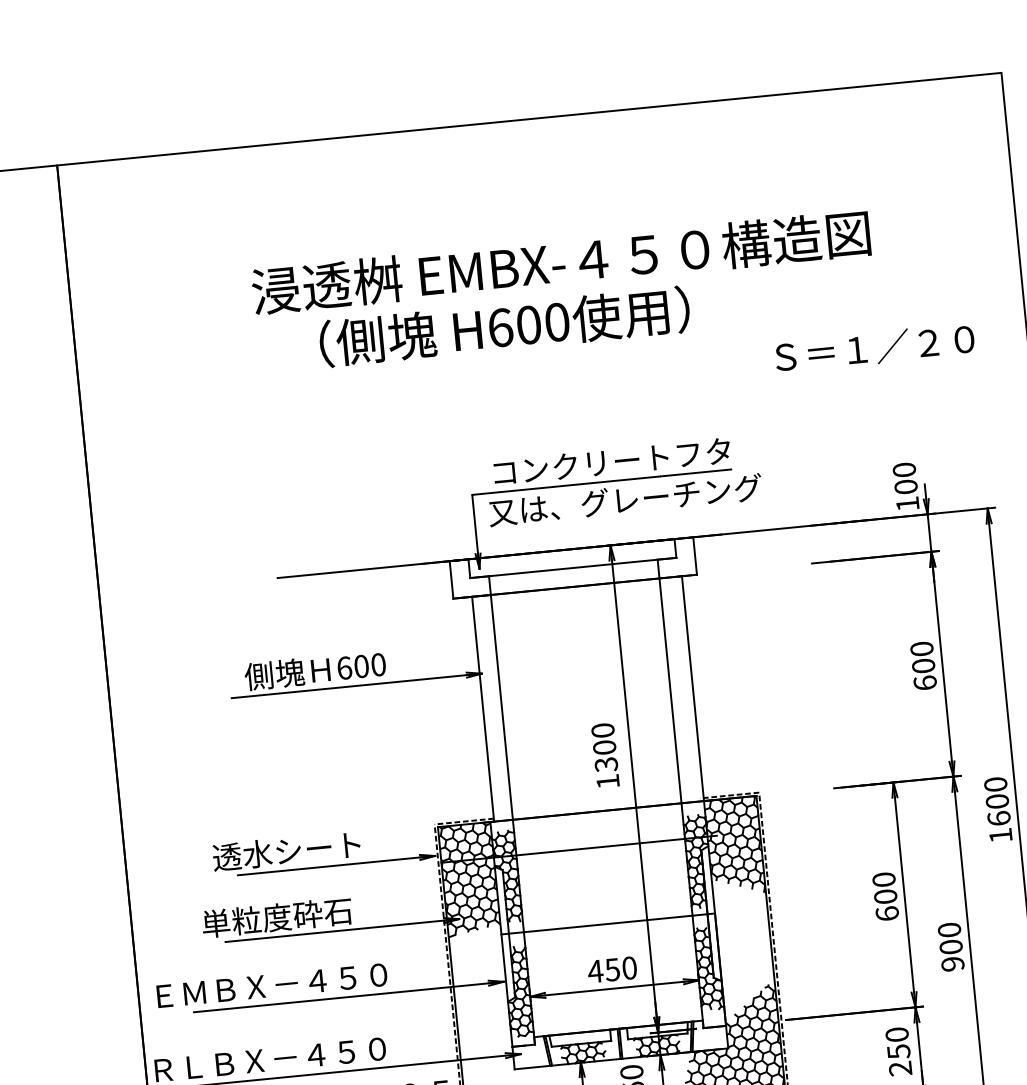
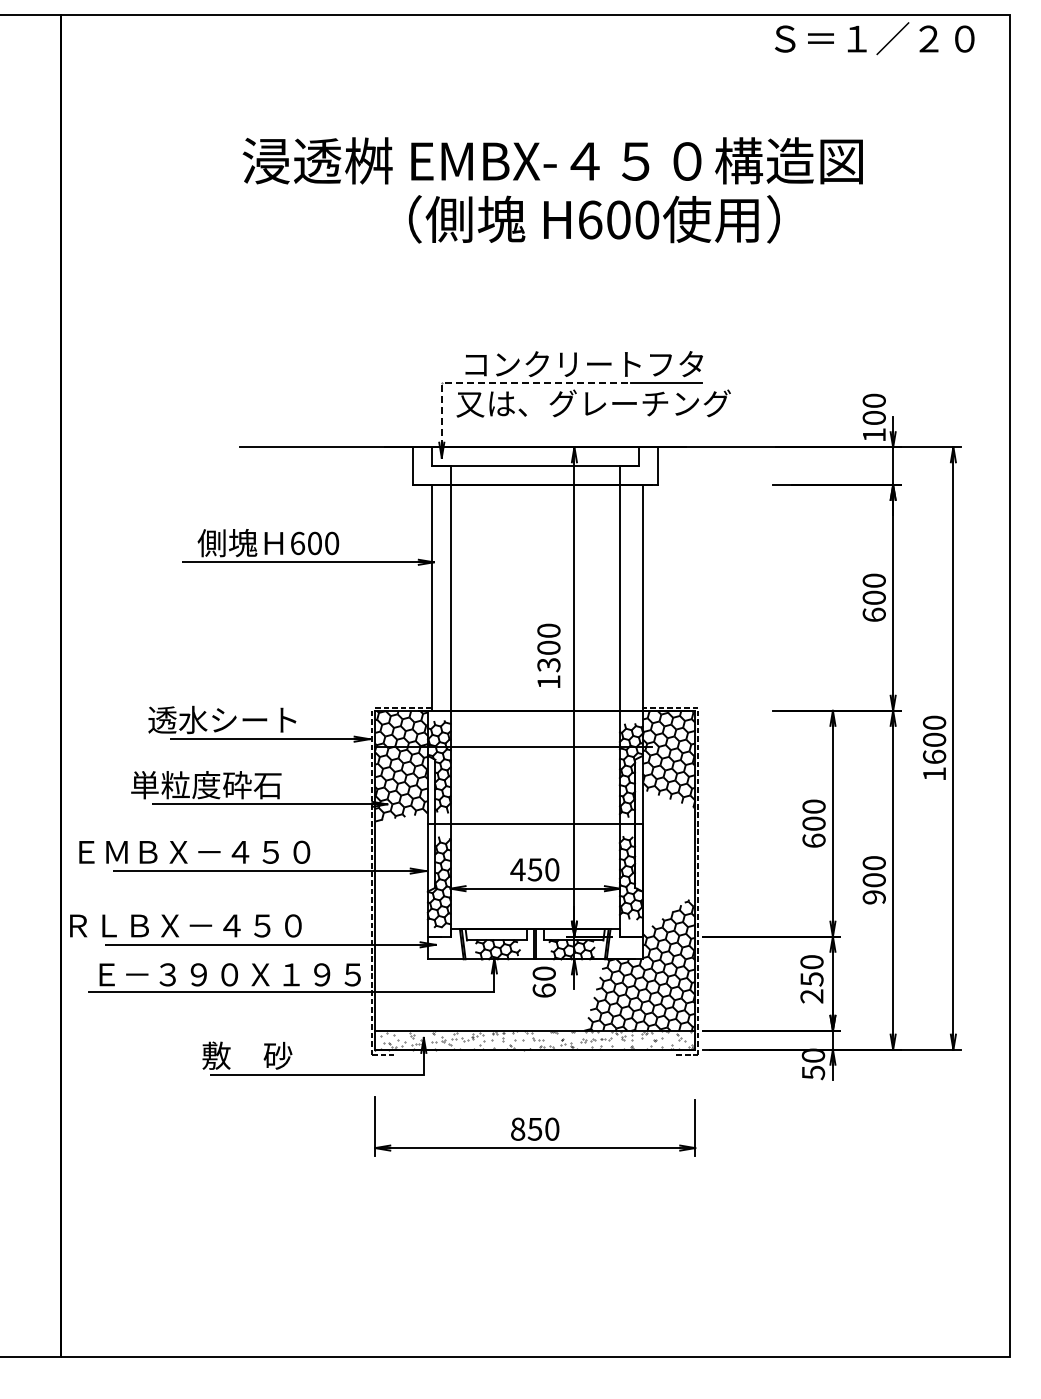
text: (503, 327) -> (593, 219), moved
text: (874, 347) -> (874, 38), moved
line: (528, 489) -> (498, 383), solid -> dashed

